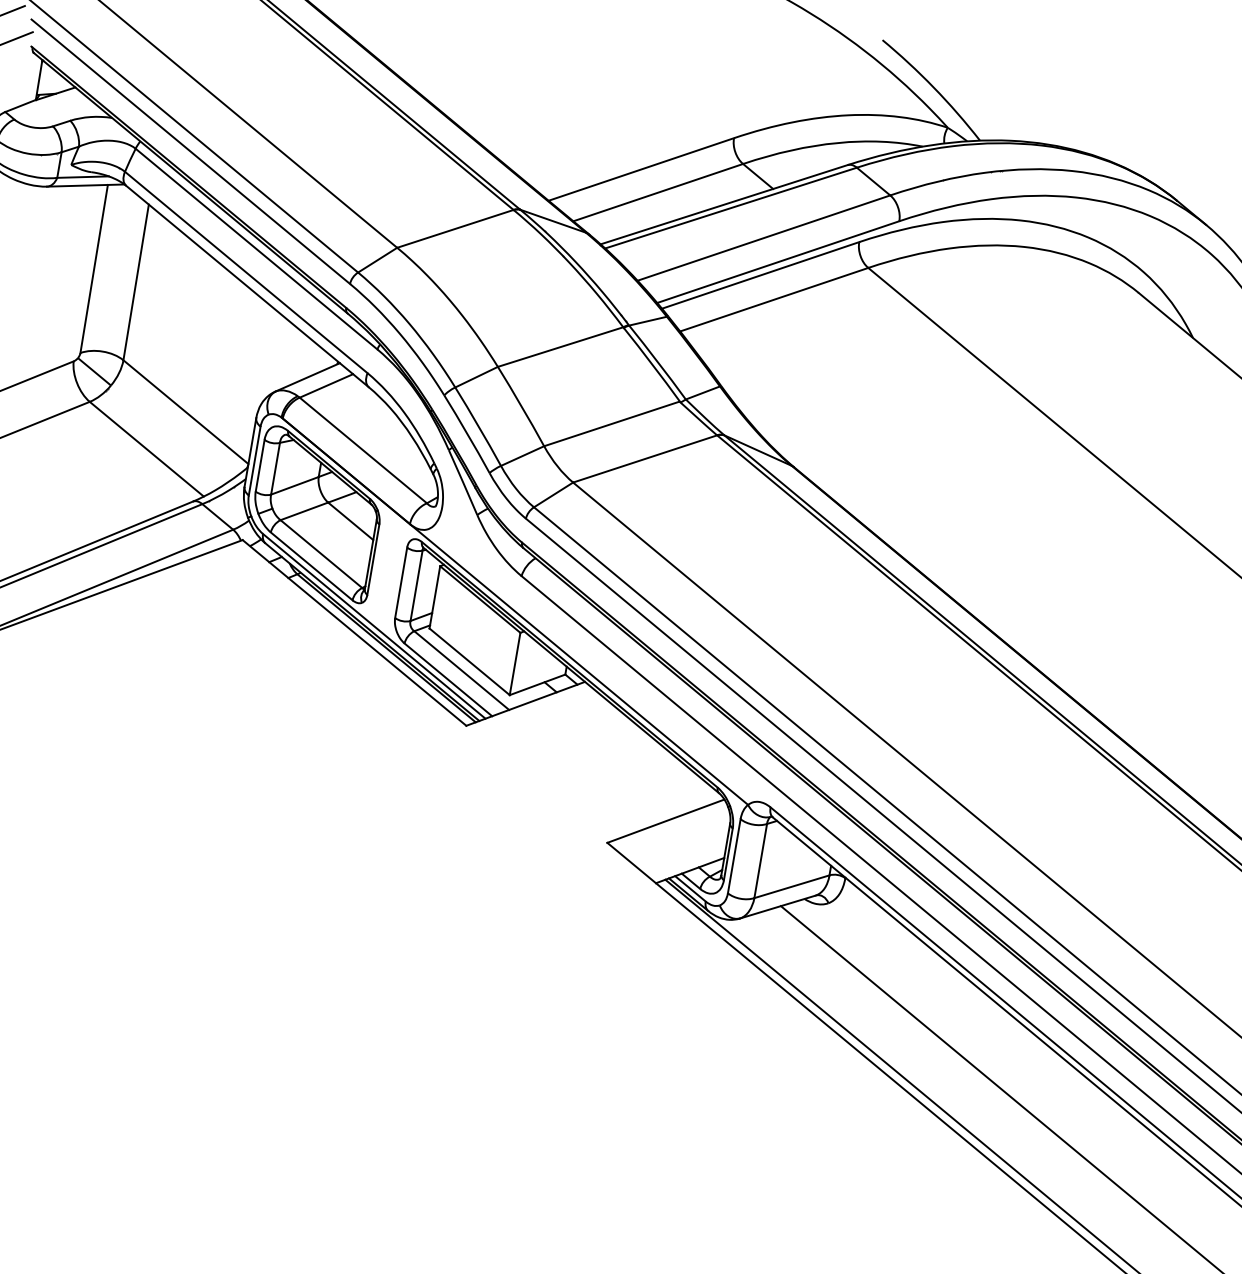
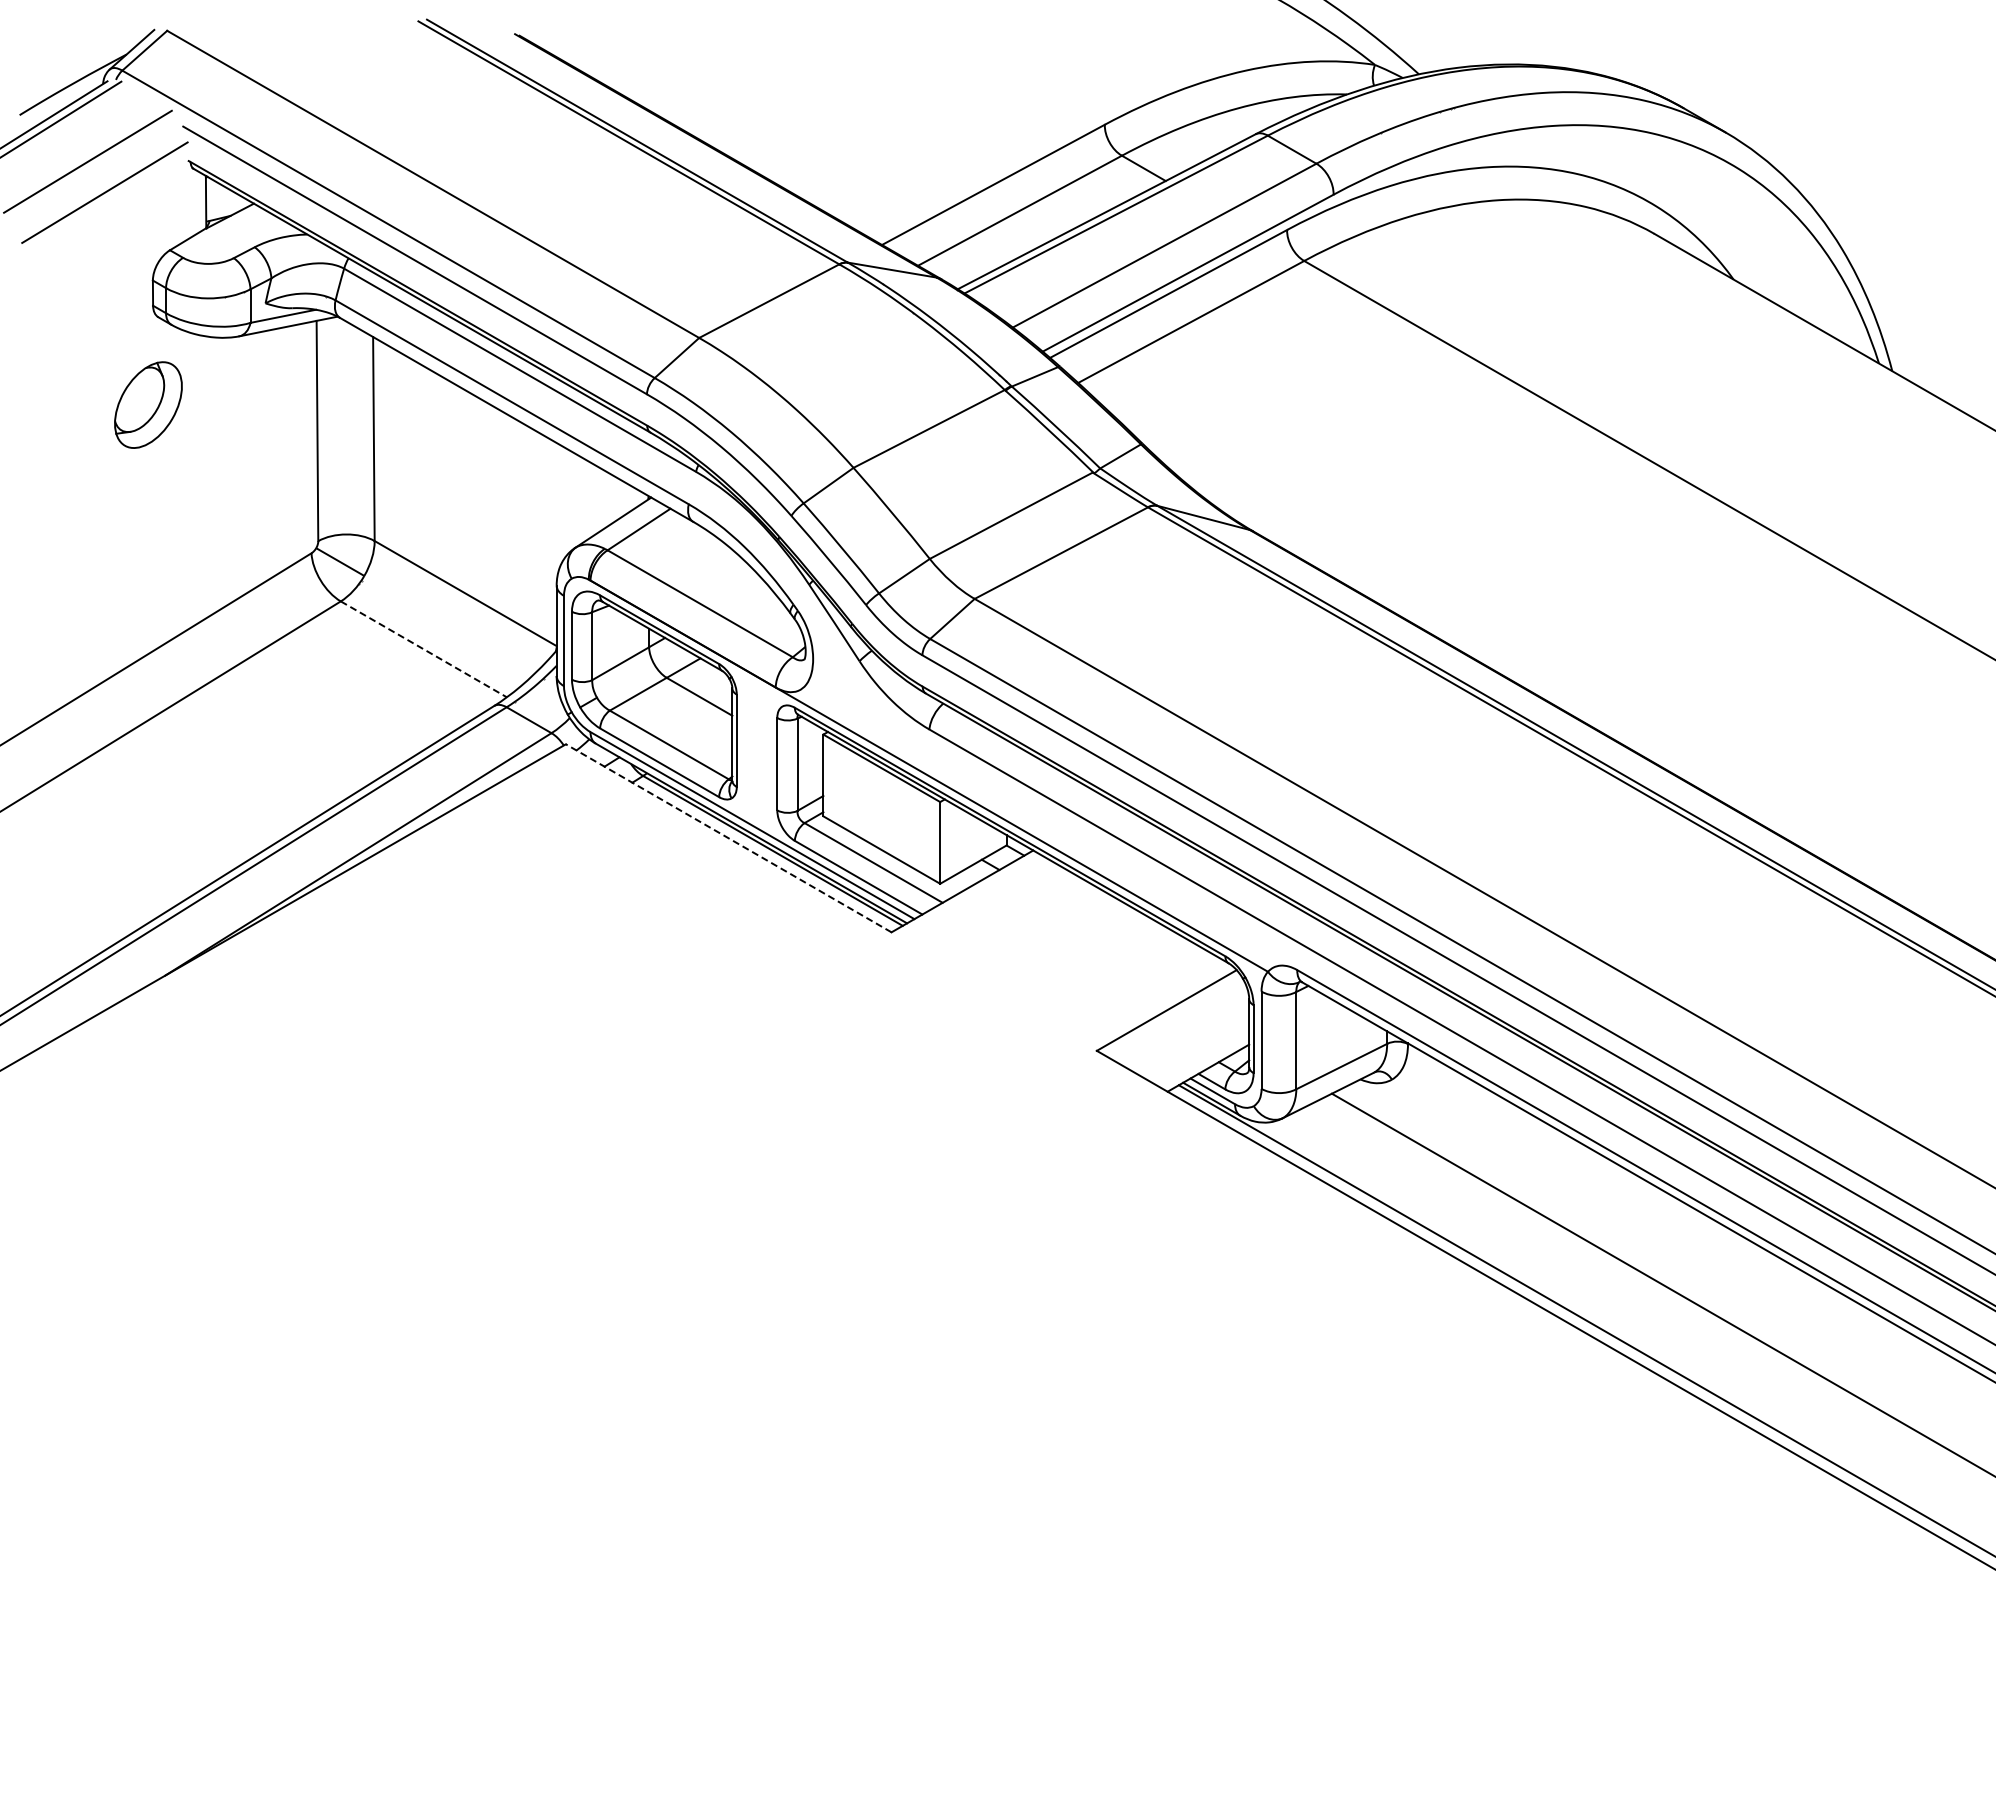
line: (146, 449) -> (423, 649), solid -> dashed
line: (354, 633) -> (728, 838), solid -> dashed

